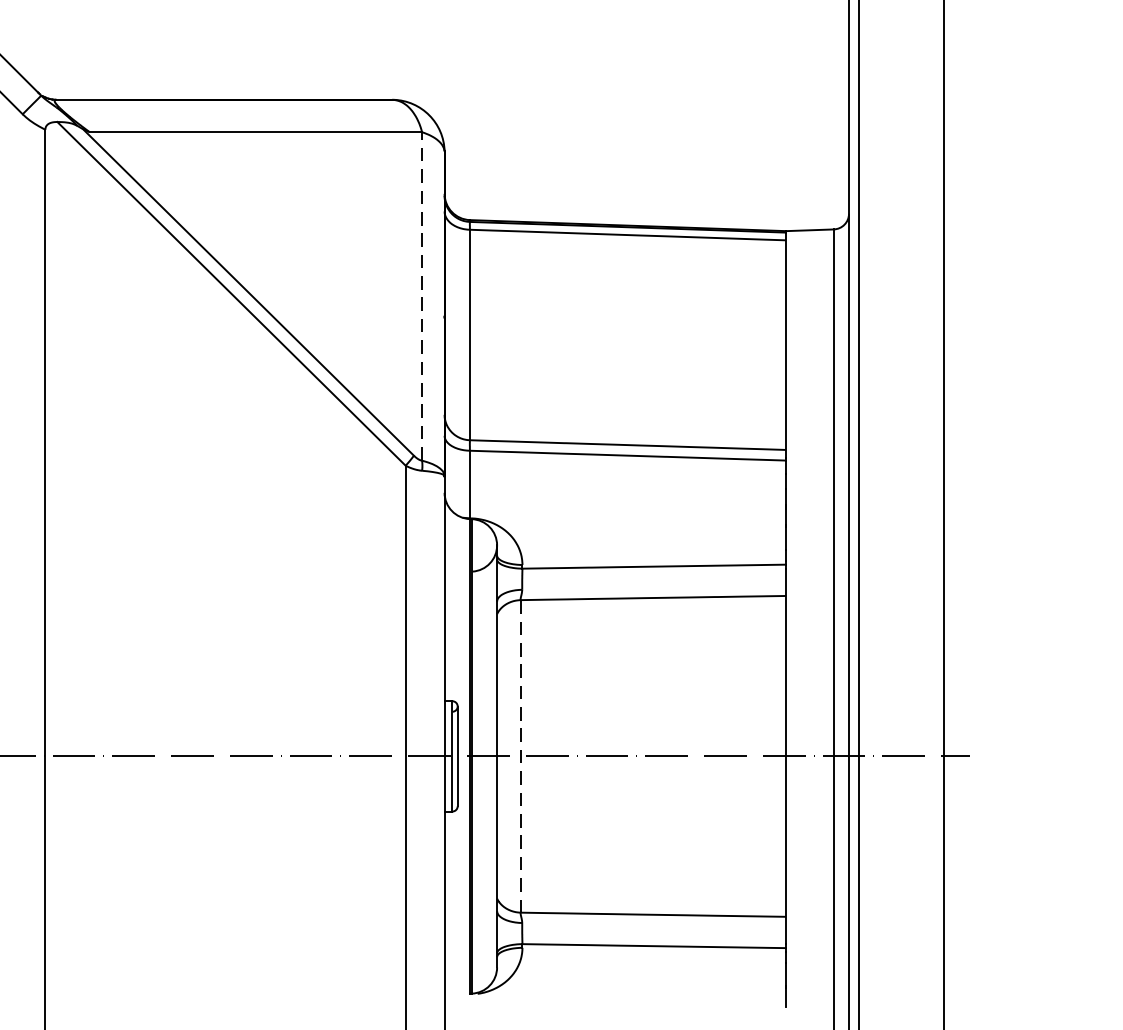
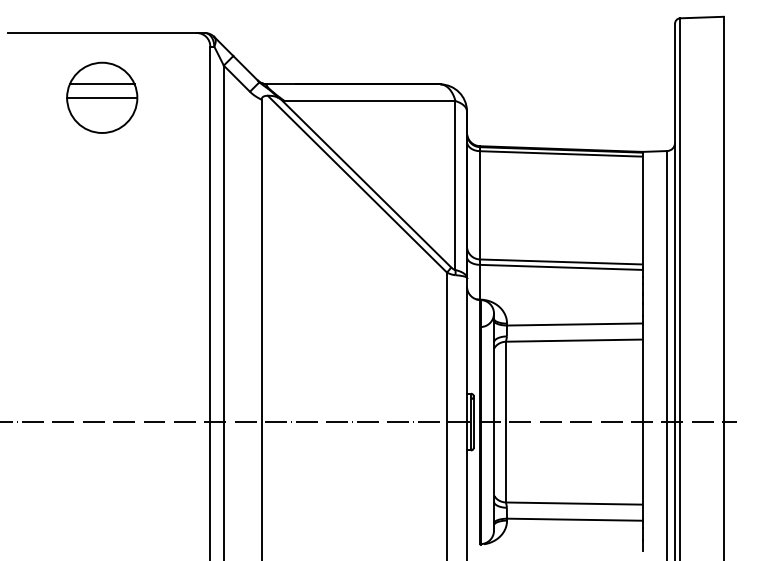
line: (422, 296) -> (455, 185), dashed -> solid
line: (521, 757) -> (506, 422), dashed -> solid

